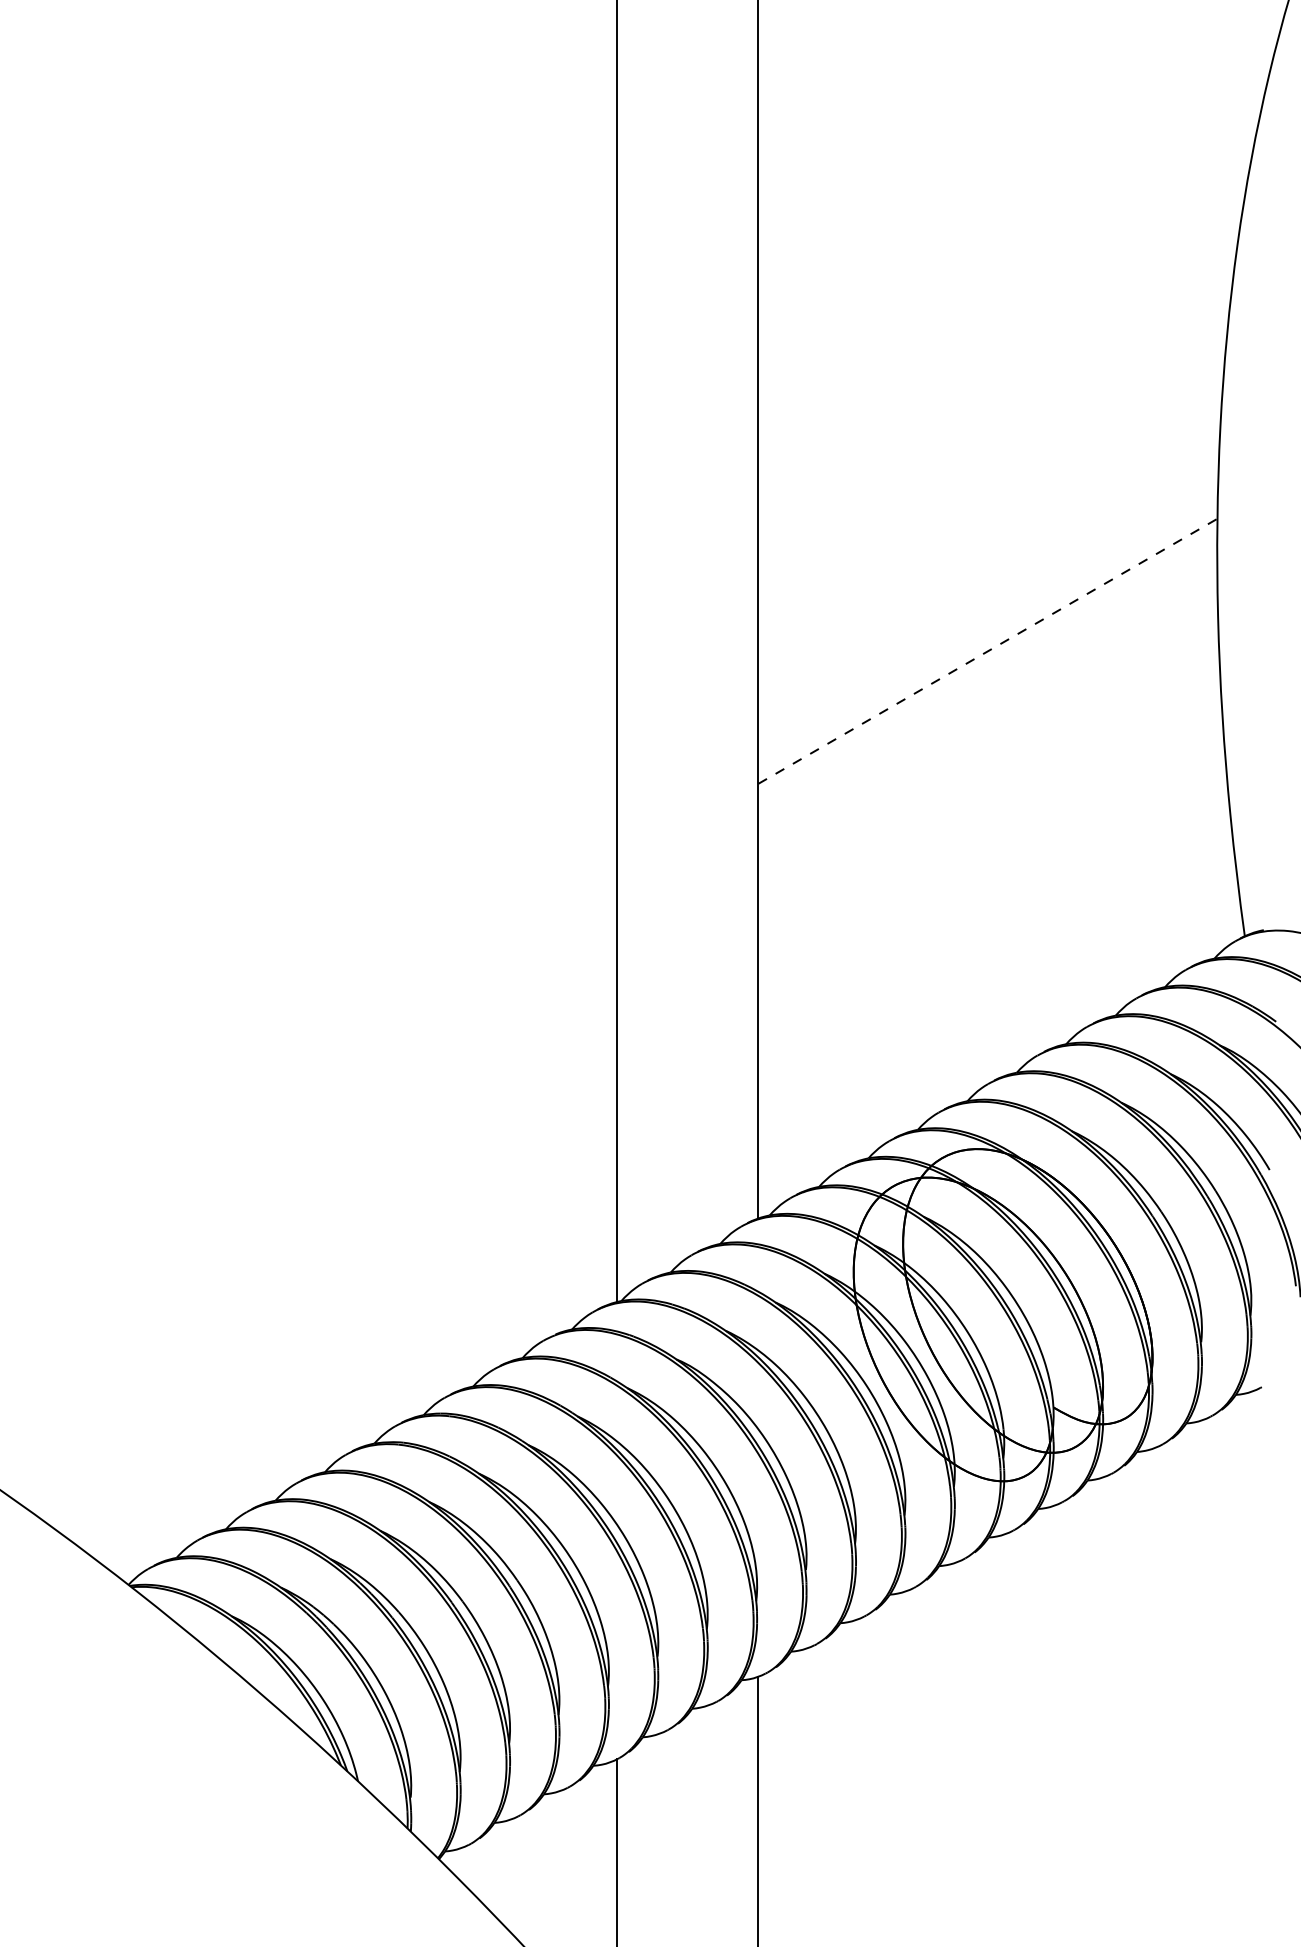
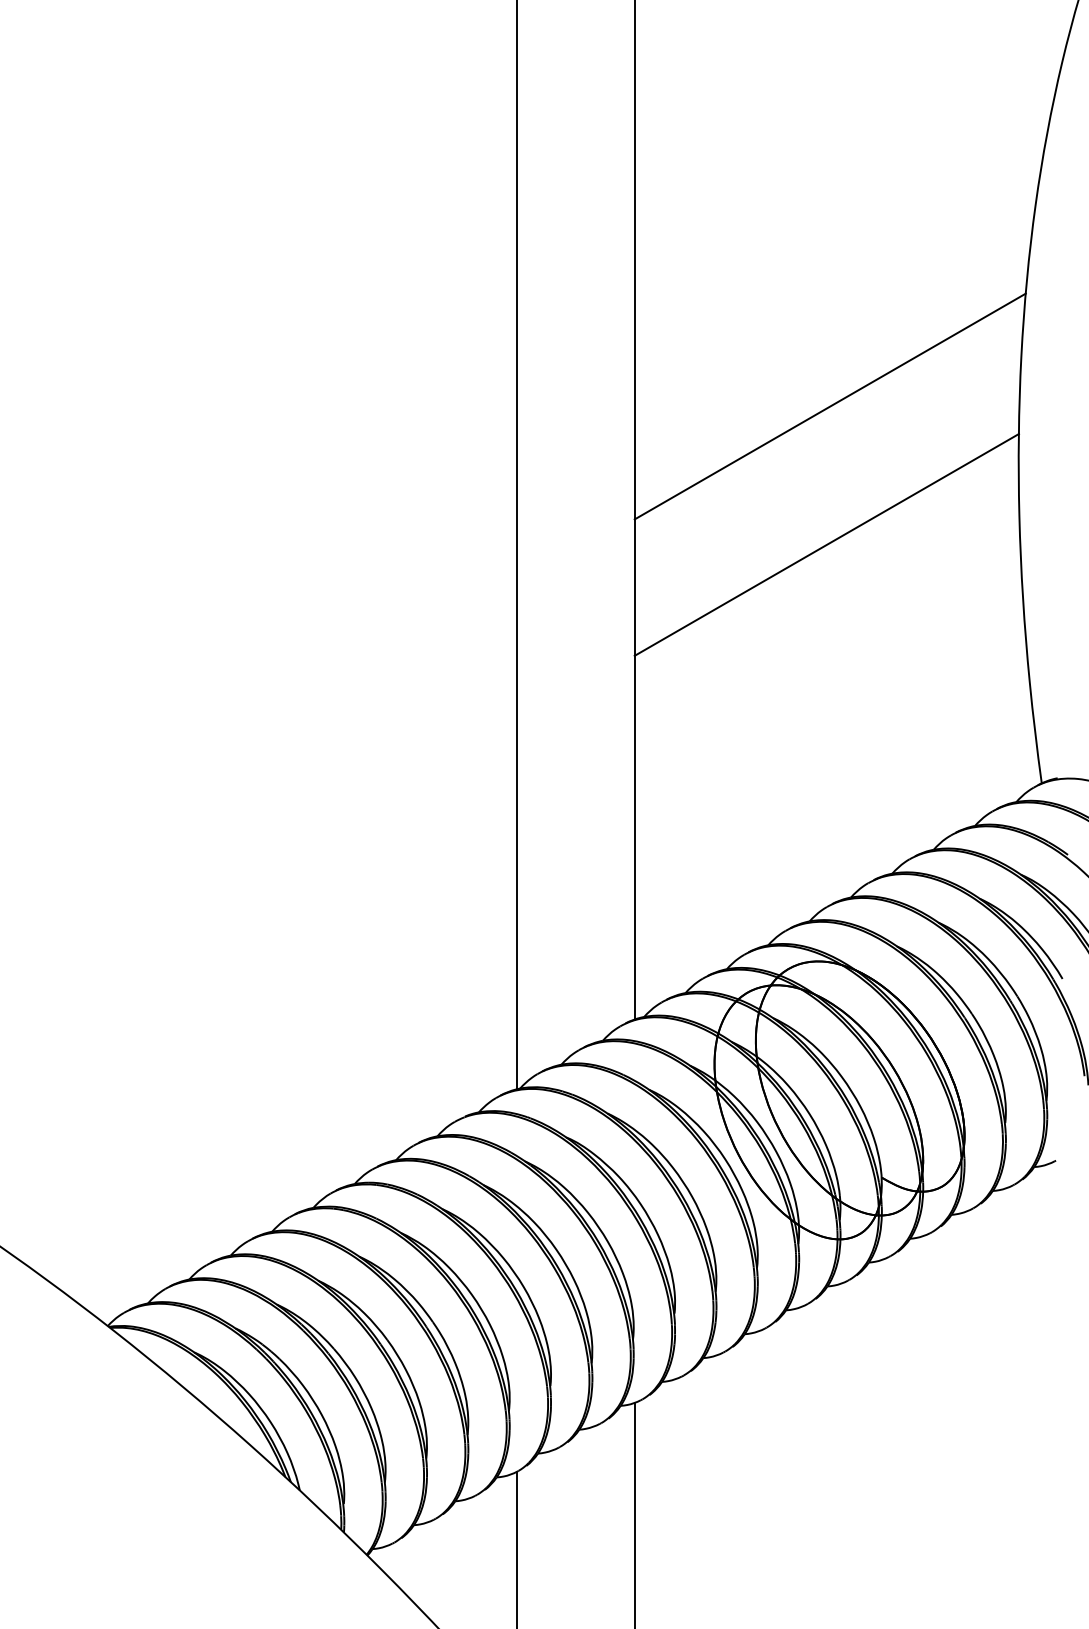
line: (991, 485) -> (829, 406), added
line: (988, 651) -> (827, 545), dashed -> solid

